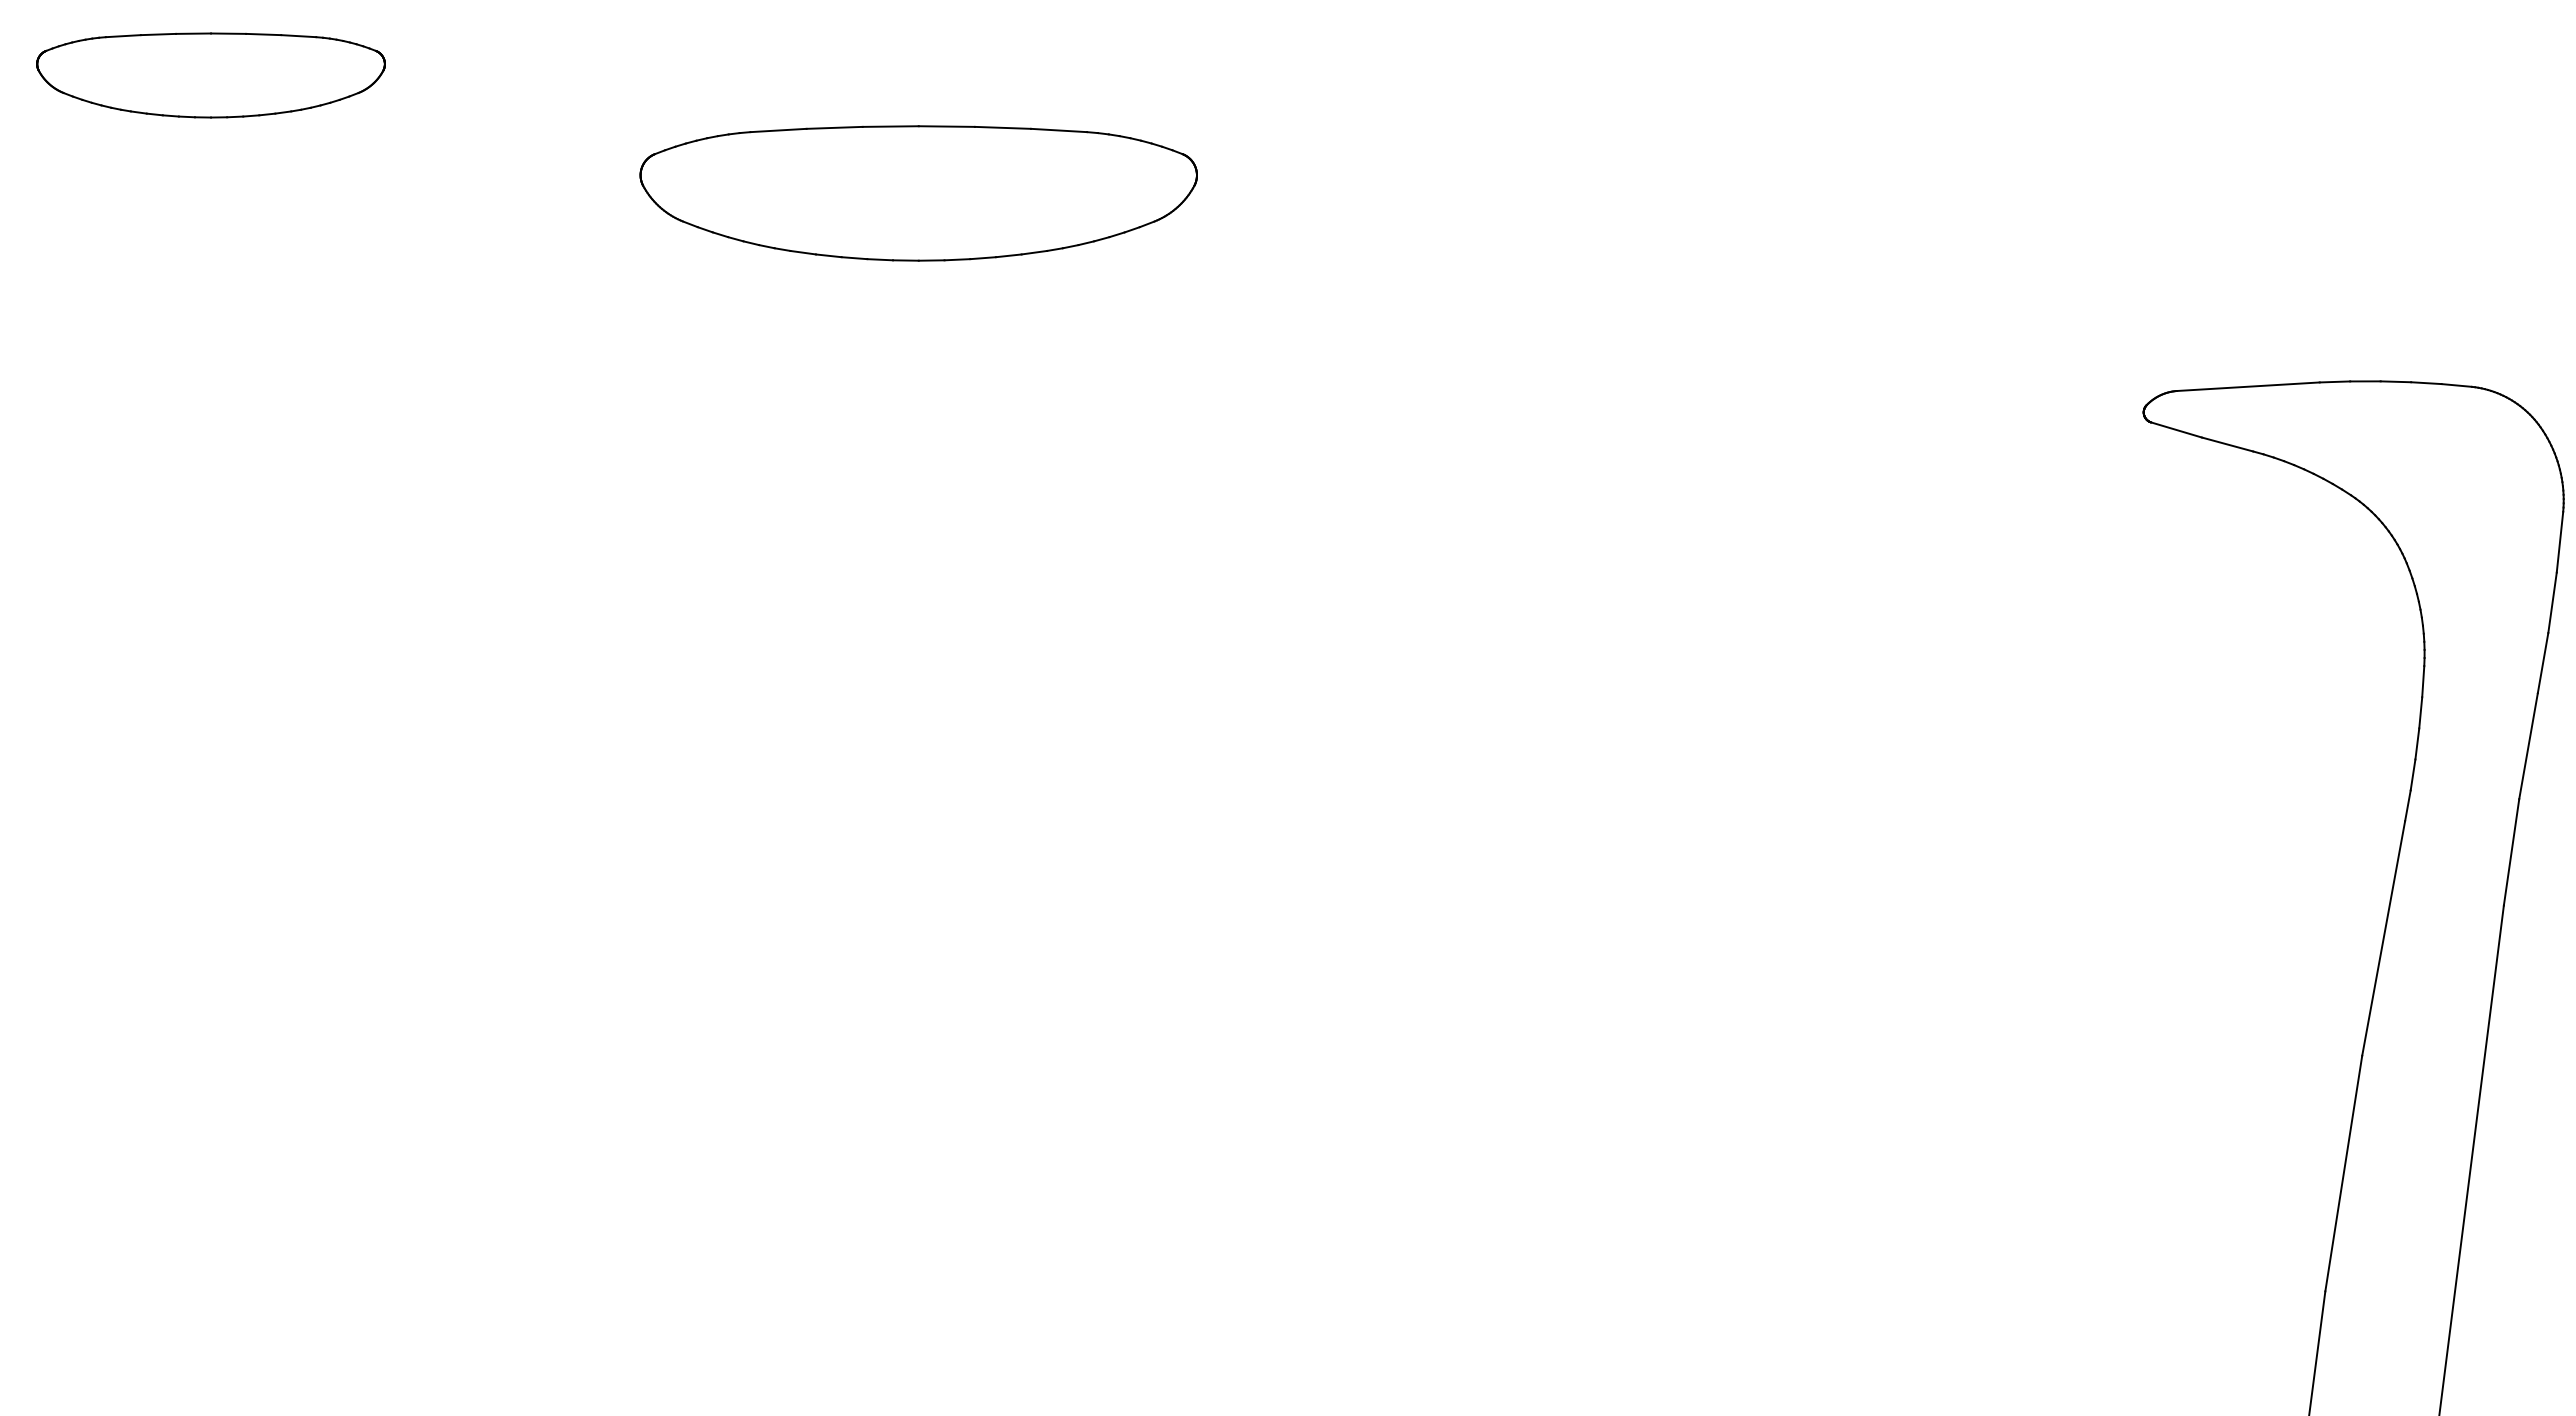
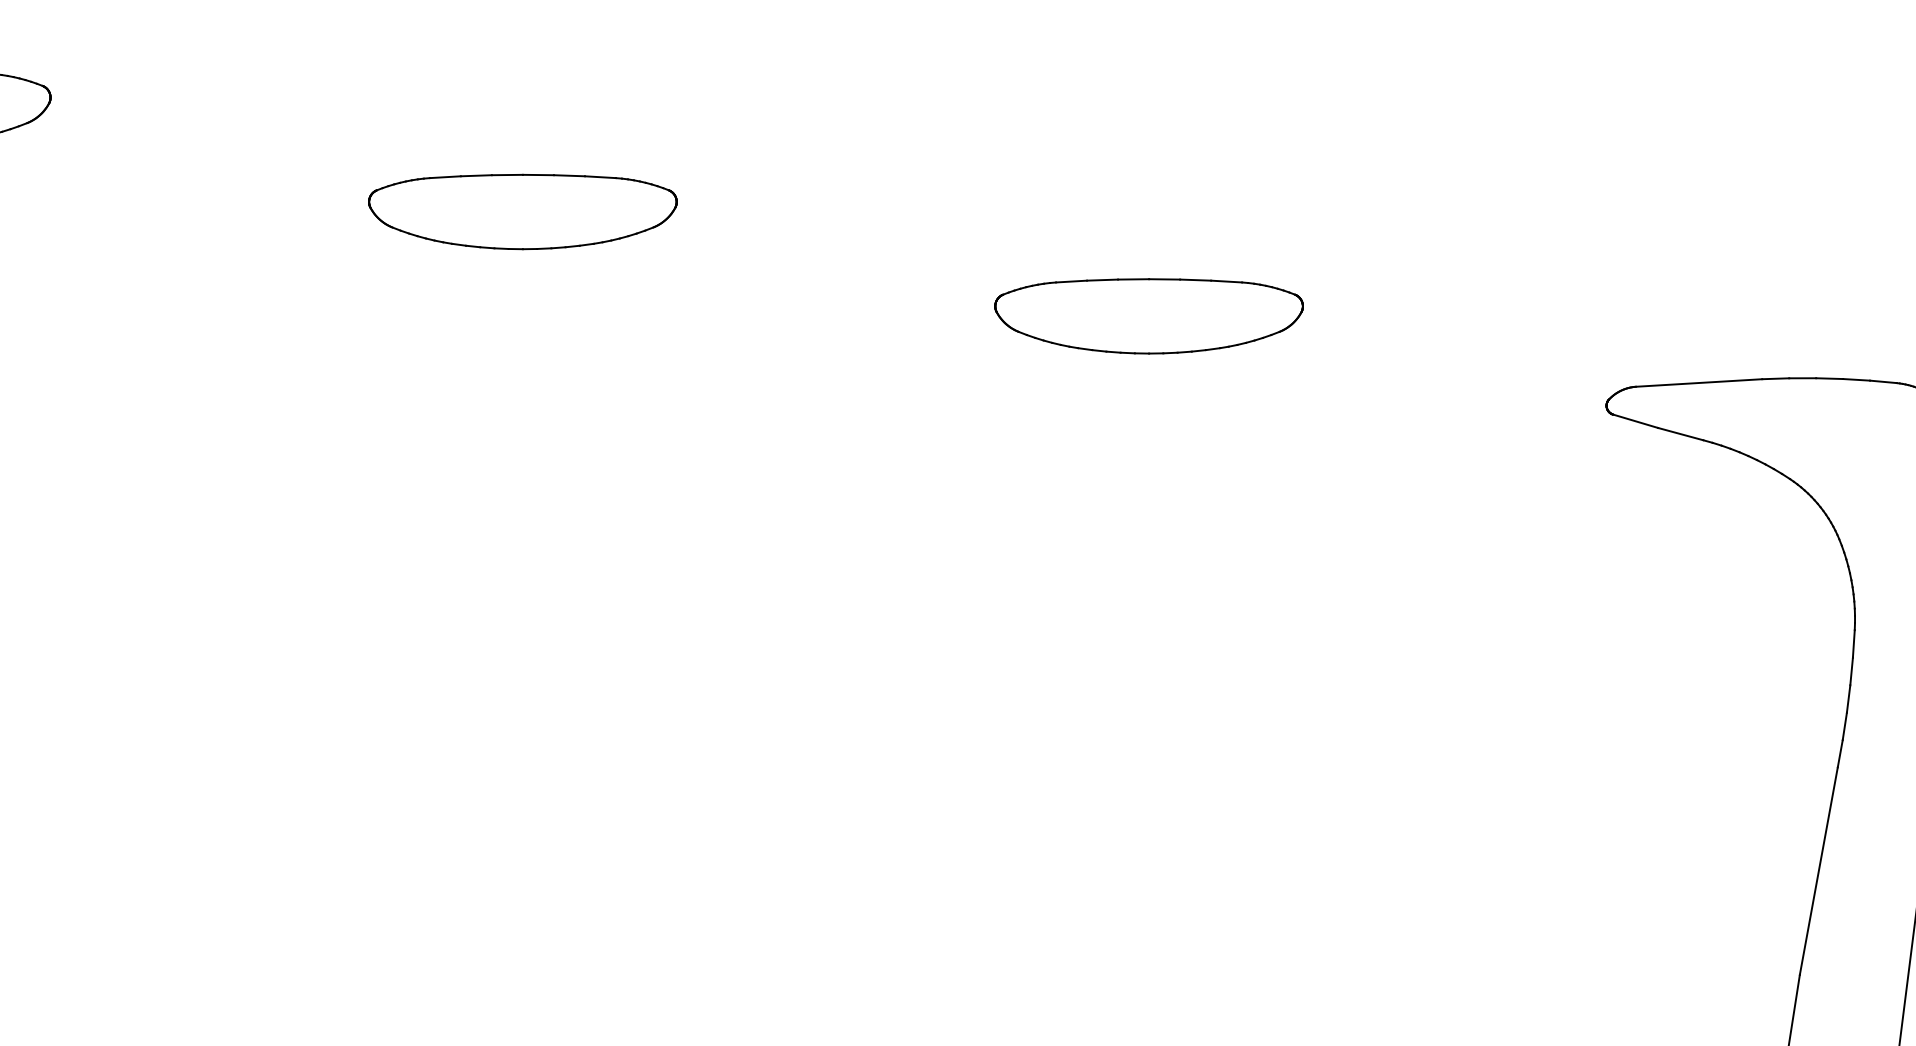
part: (918, 193) -> (522, 212), size x0.62
part: (1626, 311) -> (1148, 316), added

